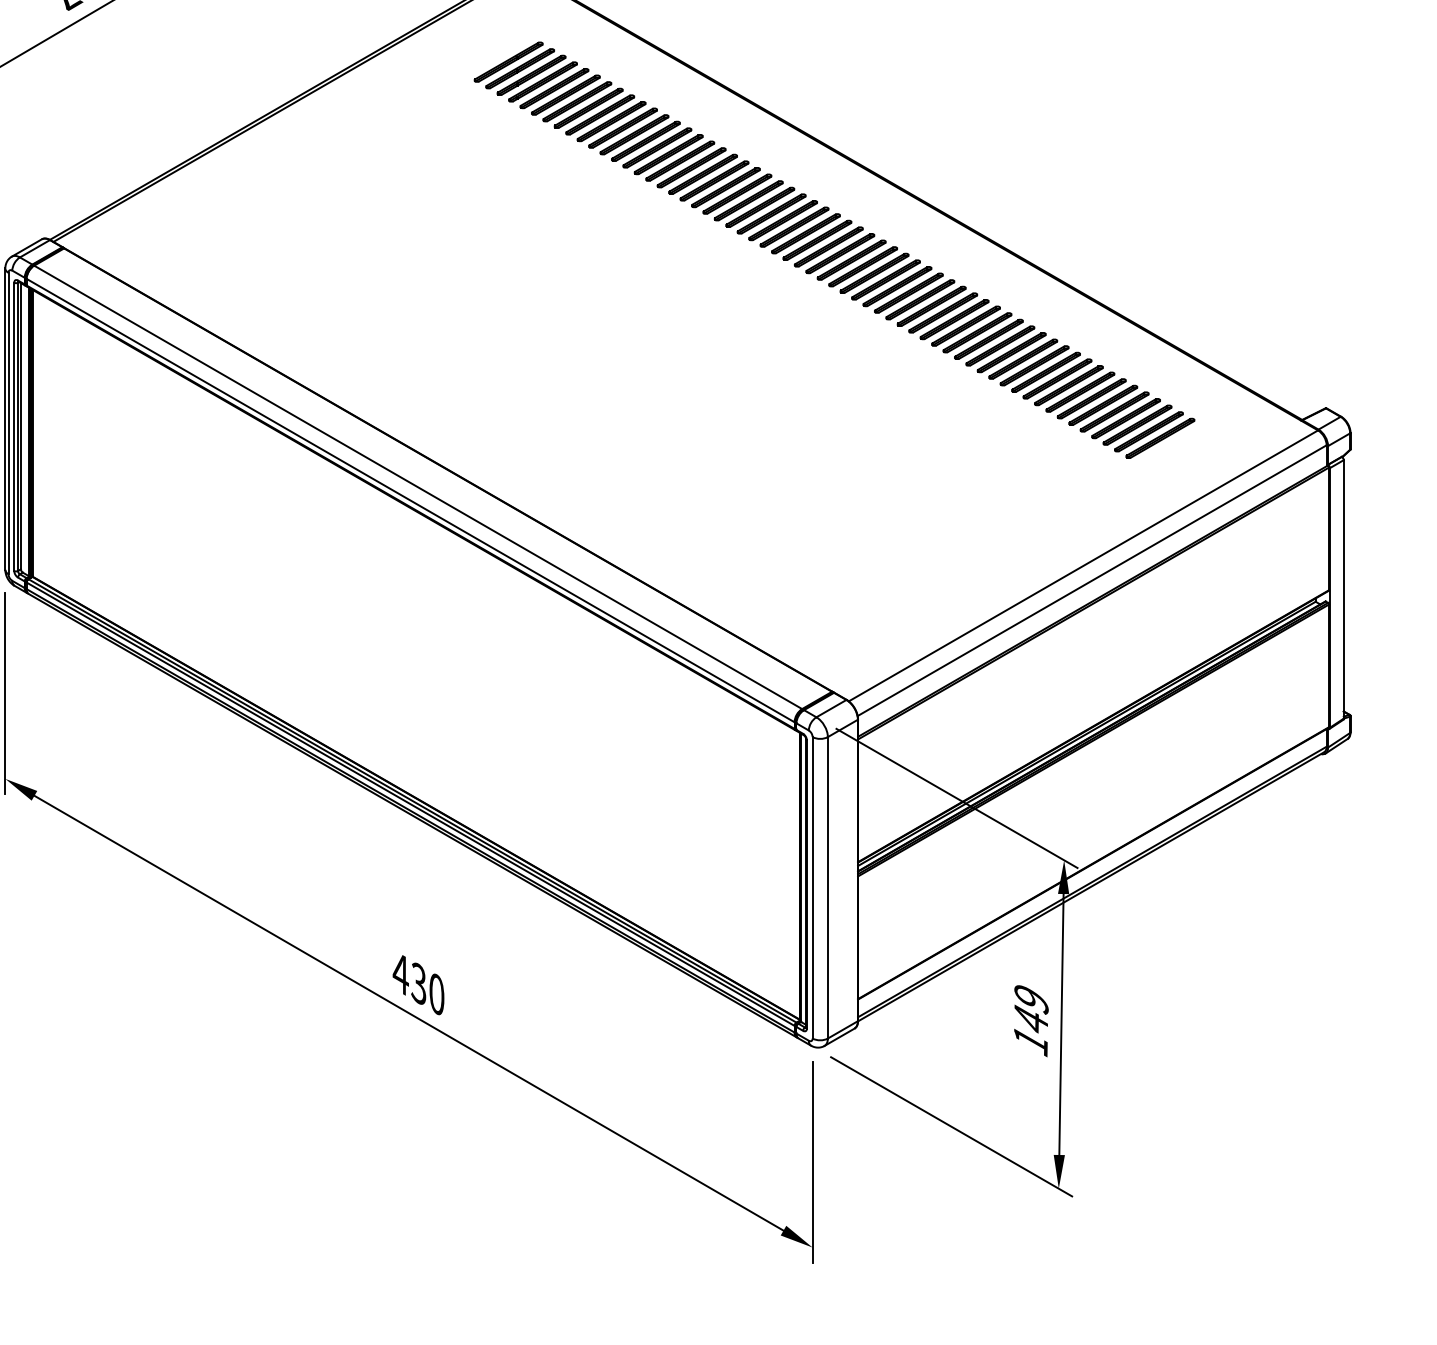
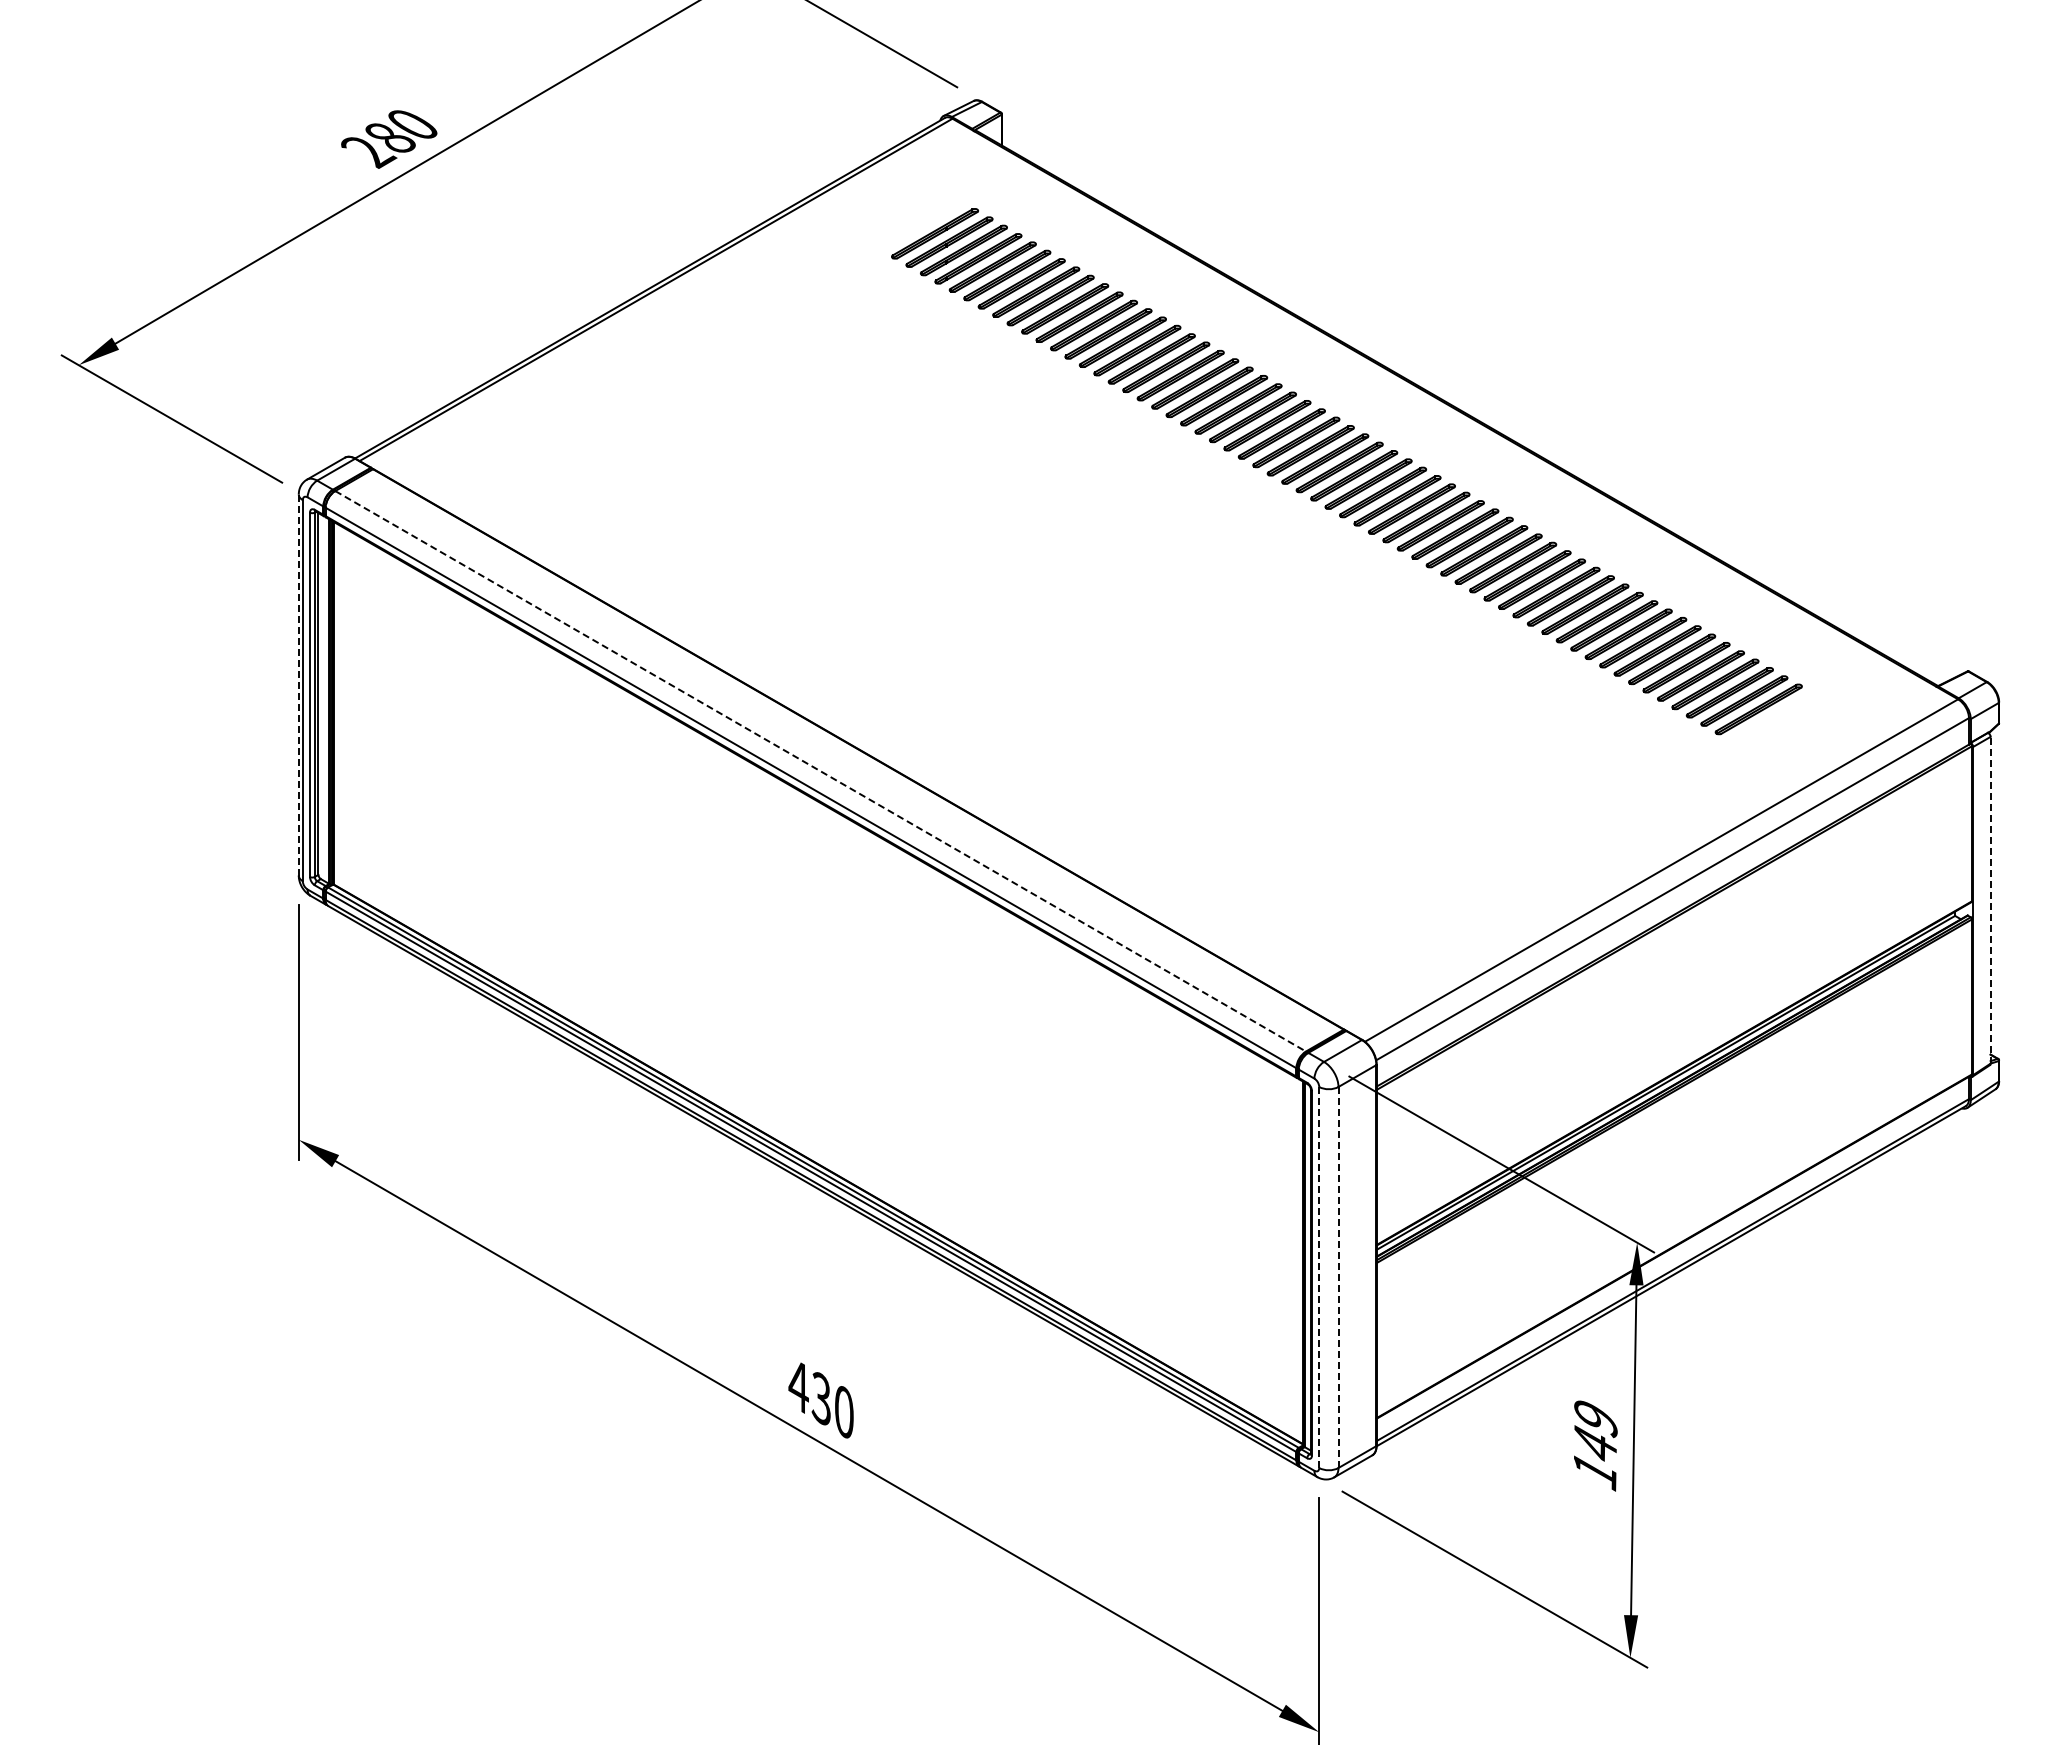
line: (5, 419) -> (298, 685), solid -> dashed
line: (418, 487) -> (821, 771), solid -> dashed
line: (1343, 588) -> (1990, 899), solid -> dashed
line: (812, 887) -> (1319, 1277), solid -> dashed
line: (827, 887) -> (1338, 1277), solid -> dashed

